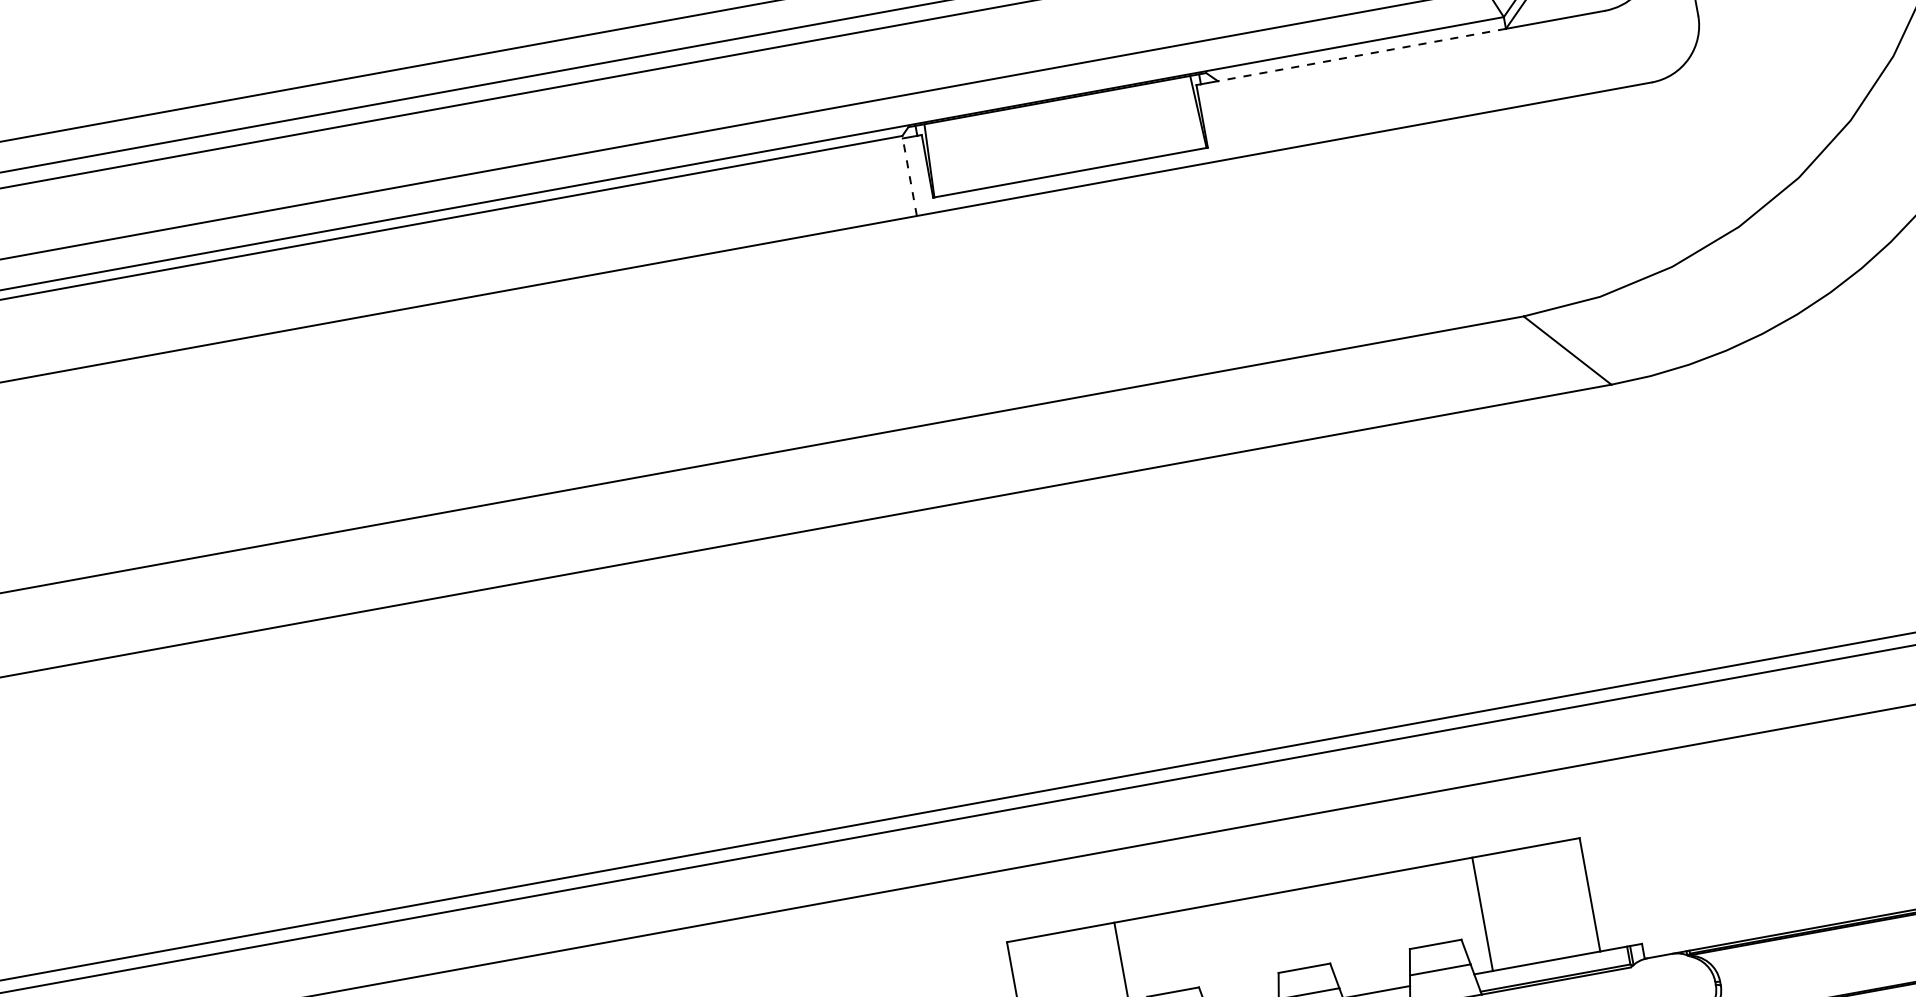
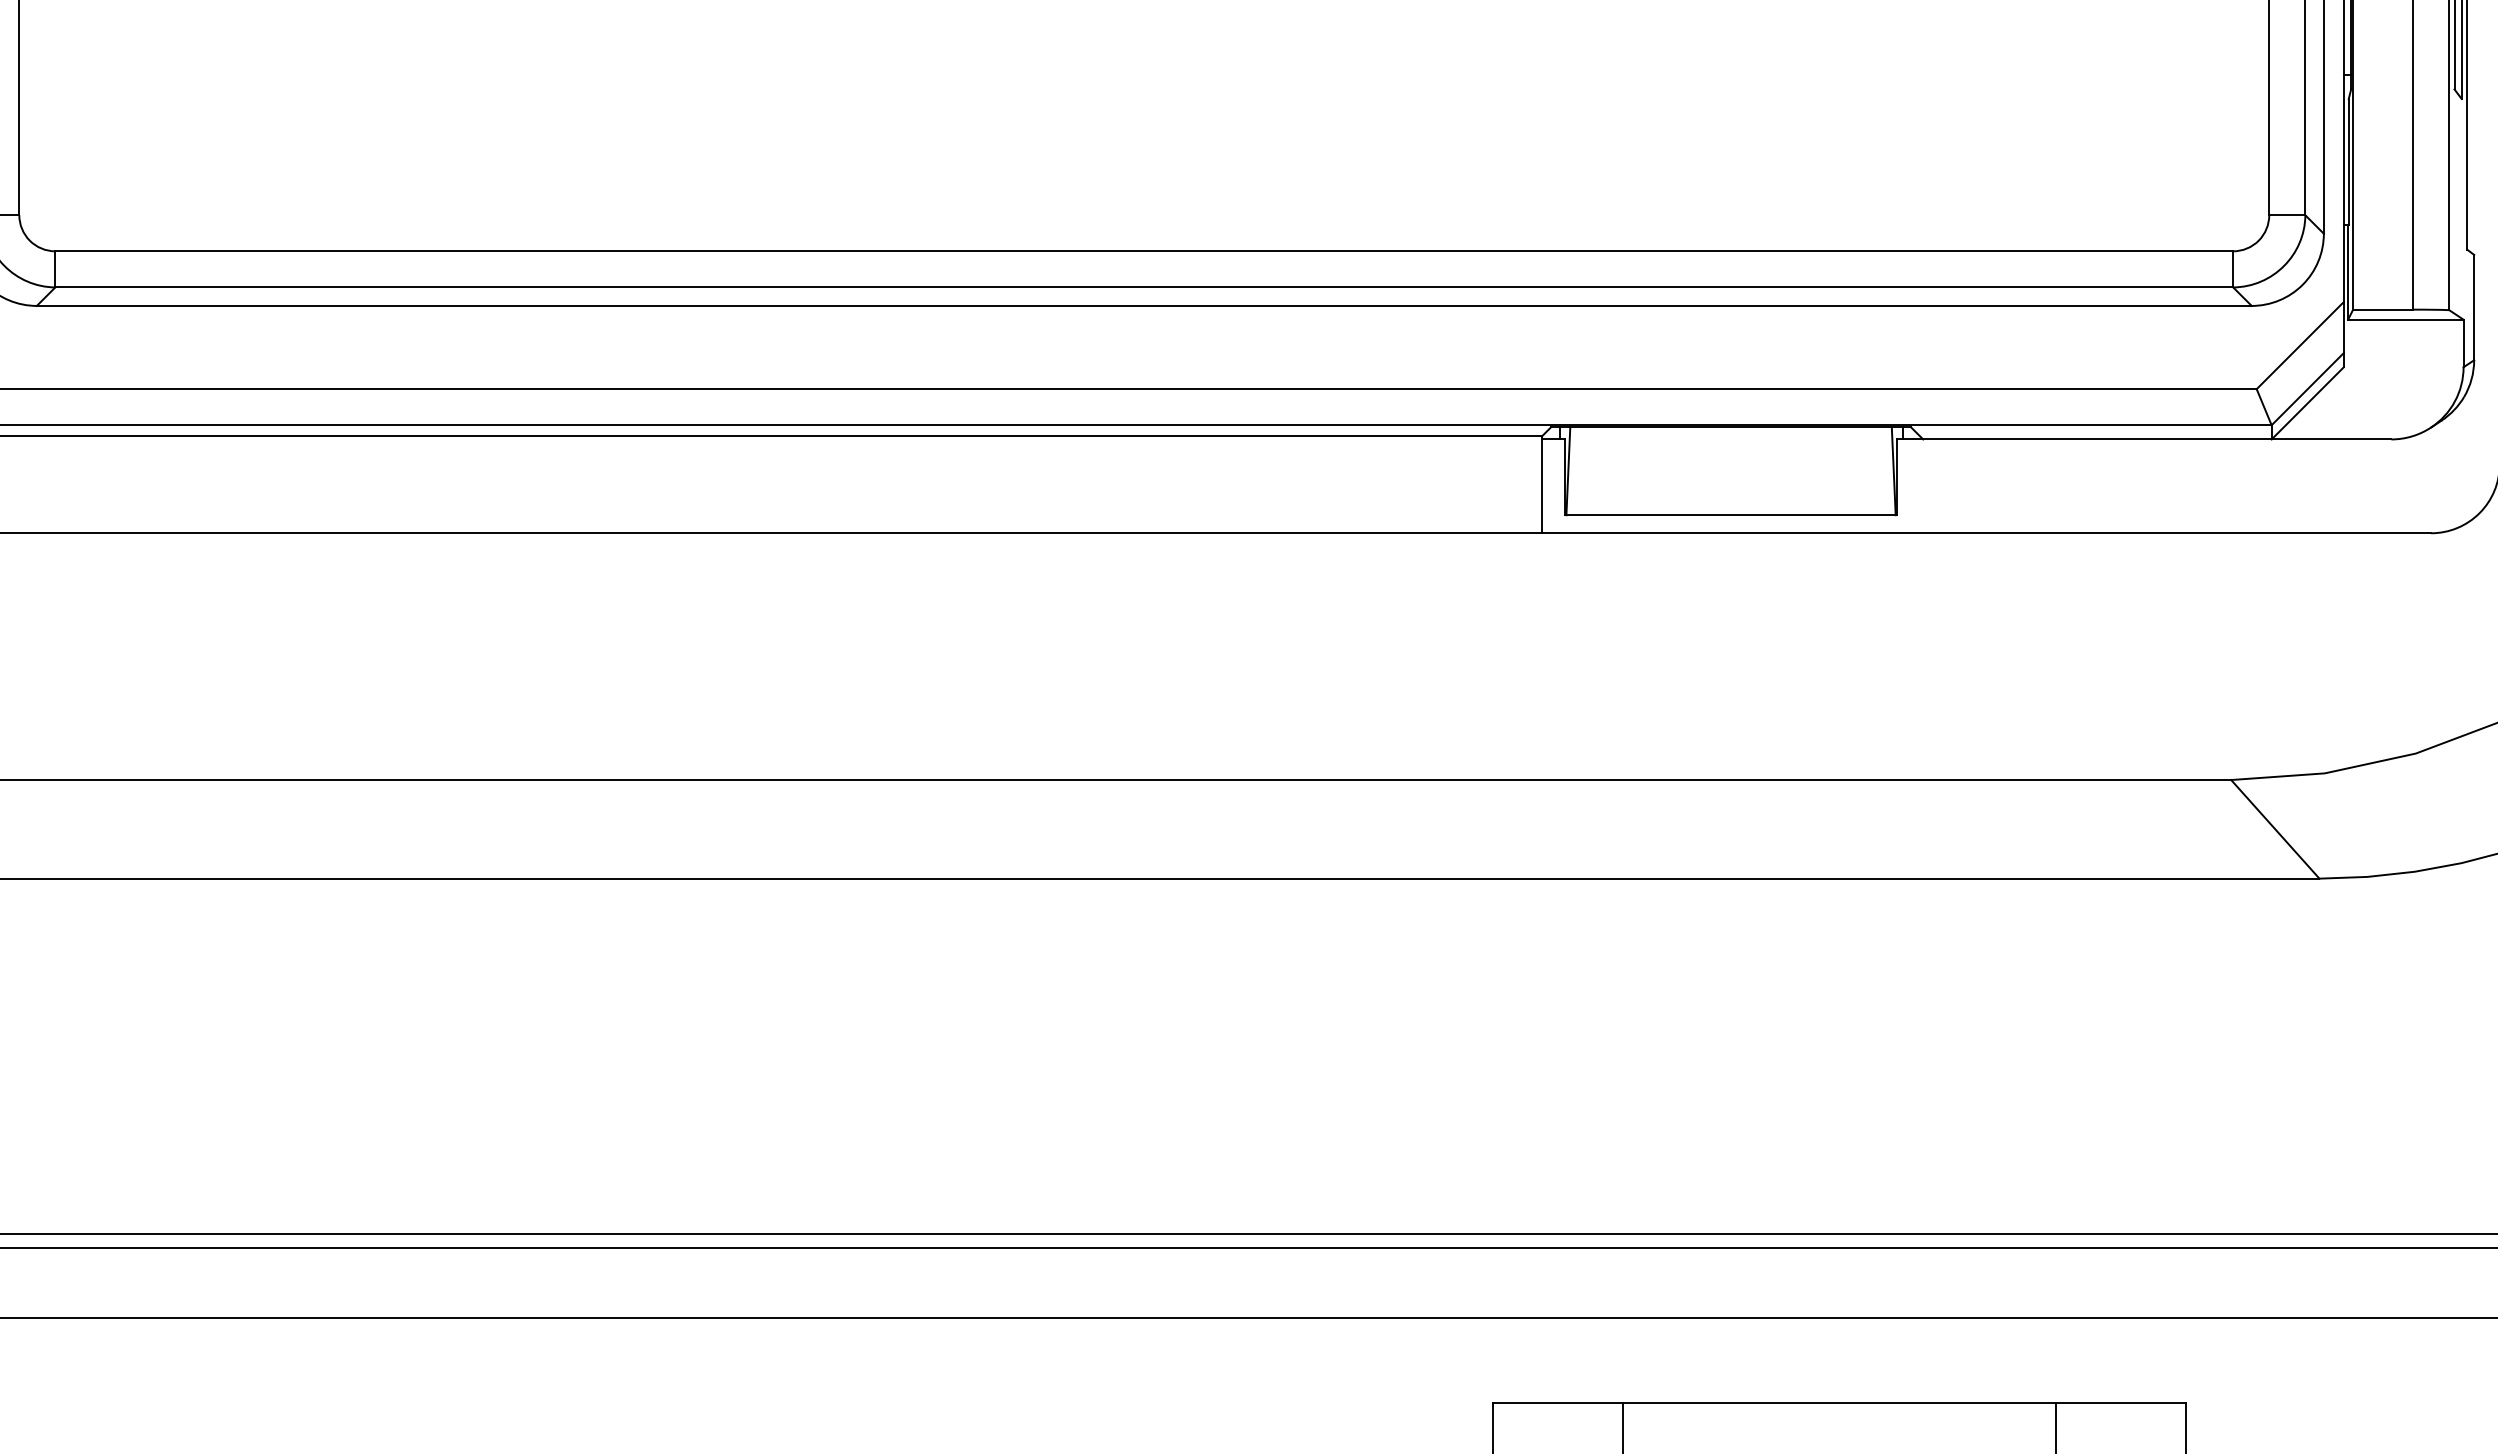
line: (1361, 55) -> (2096, 439), dashed -> solid
line: (909, 175) -> (1541, 484), dashed -> solid

